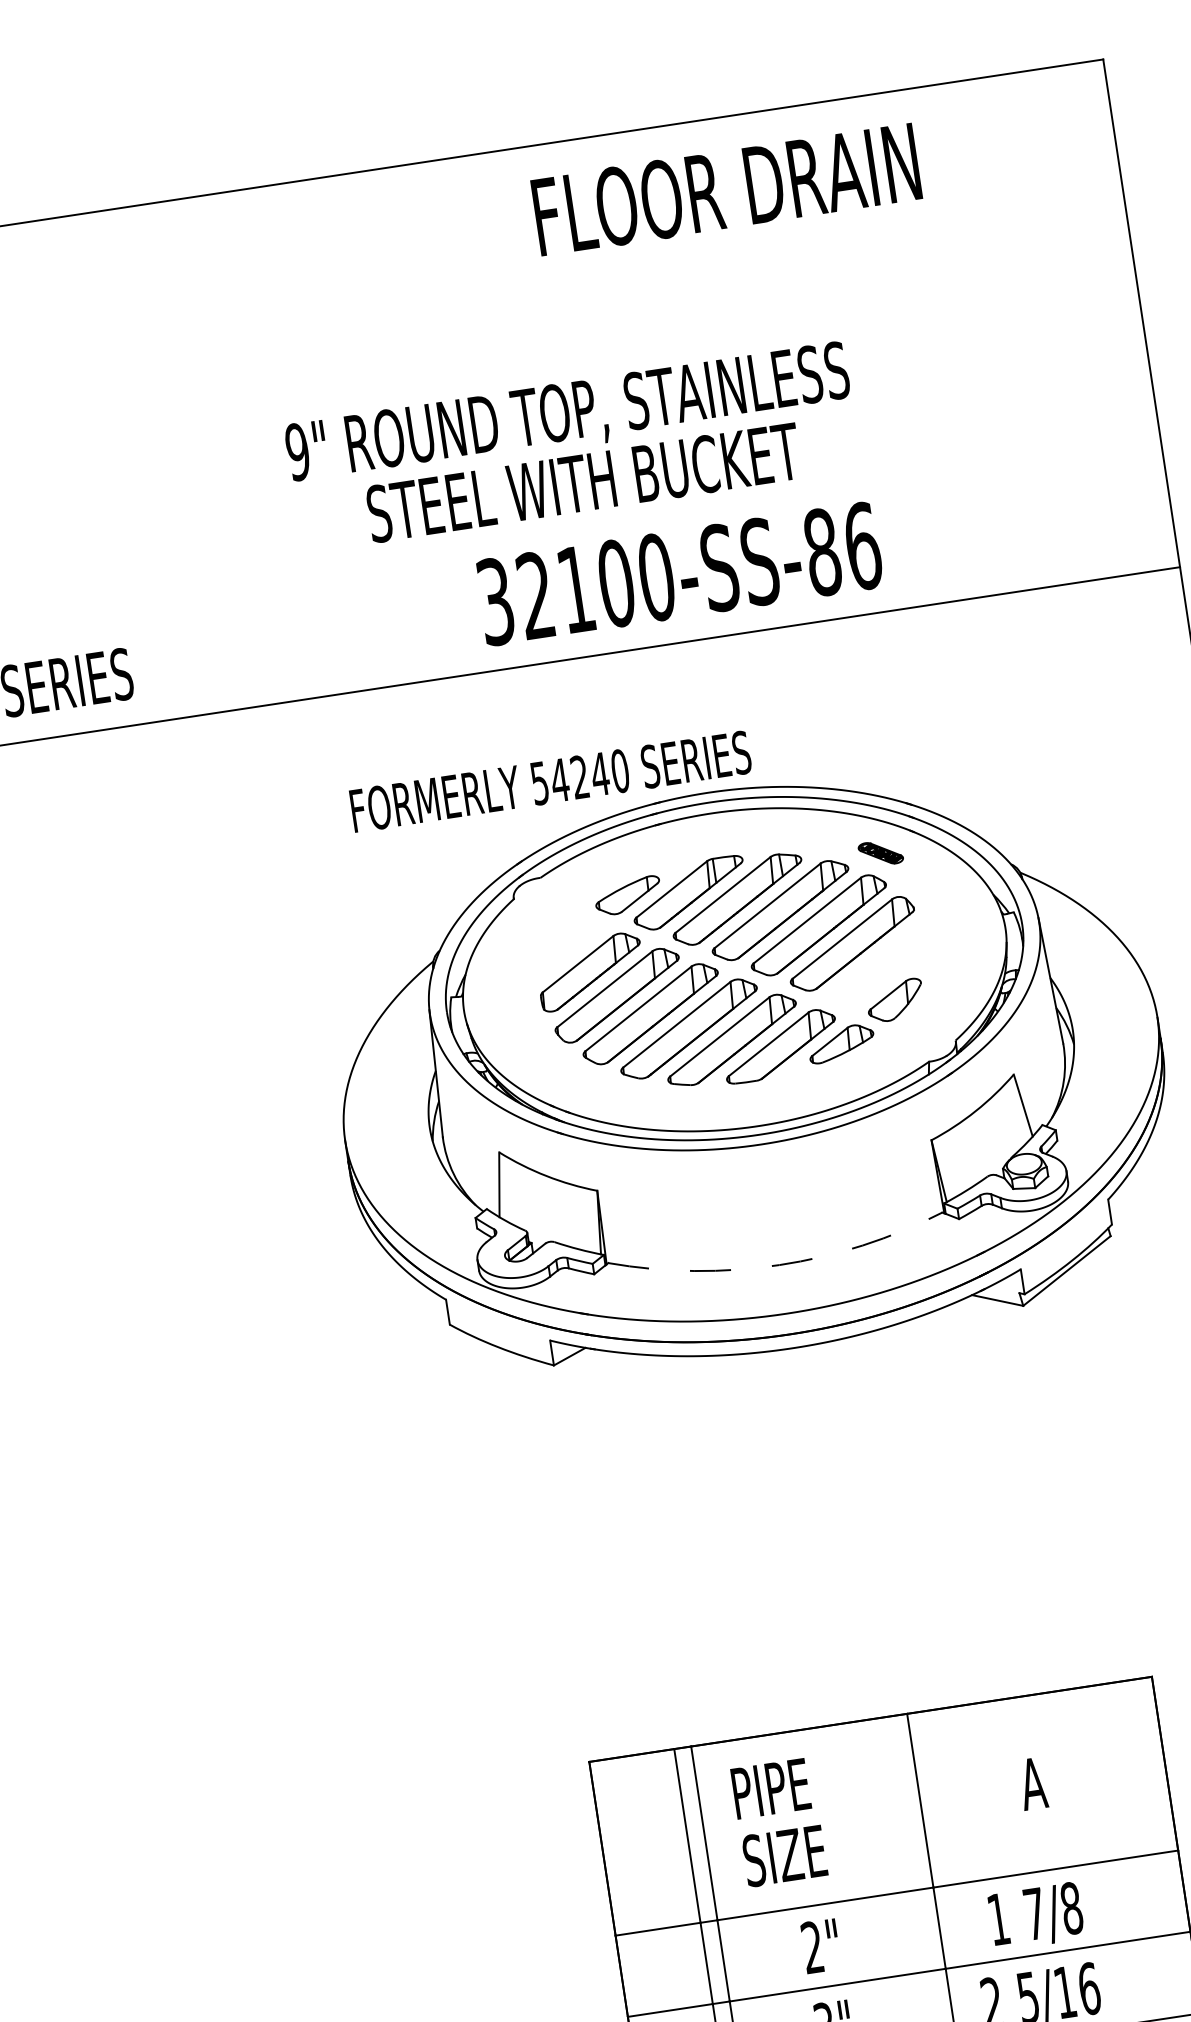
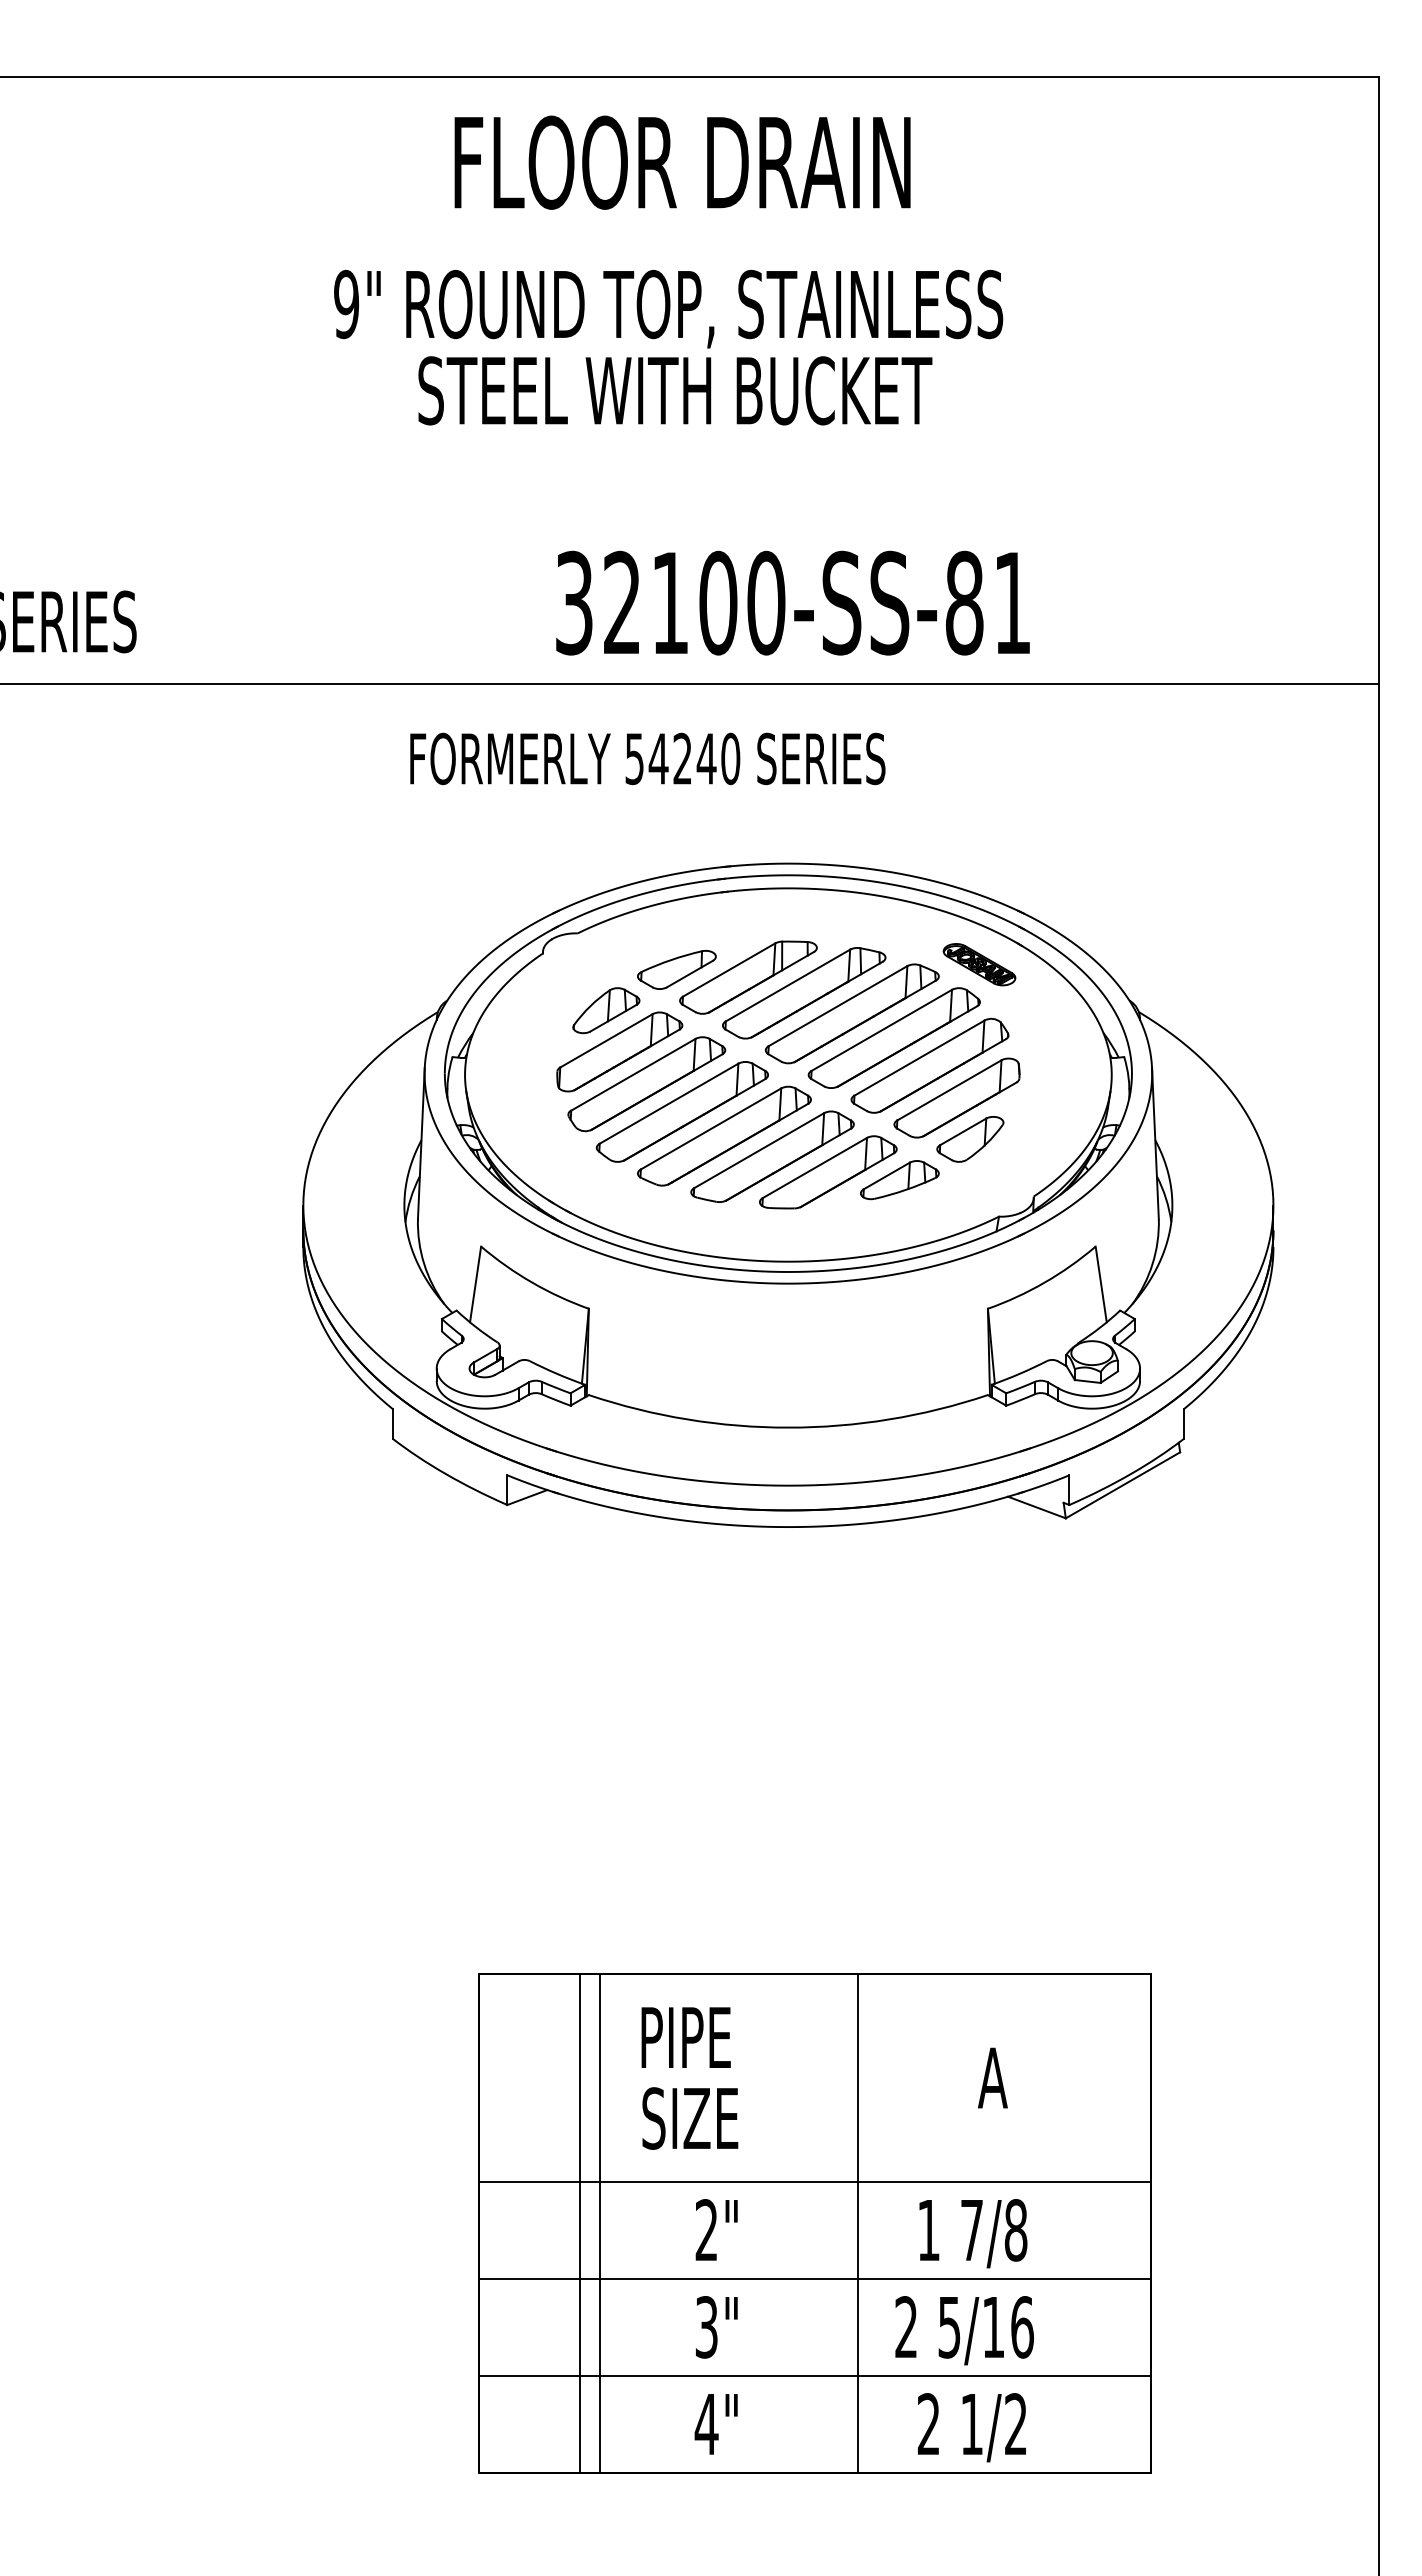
text: (726, 189) -> (682, 162), moved
text: (572, 447) -> (668, 347), moved
text: (862, 545) -> (1012, 602), 32100-SS-86 -> 32100-SS-81
text: (550, 781) -> (647, 758), moved
part: (880, 853) -> (979, 964), size x1.43
part: (574, 938) -> (606, 1010), added
part: (878, 967) -> (956, 1097), added
arc: (779, 1264) -> (788, 1427), dashed -> solid

